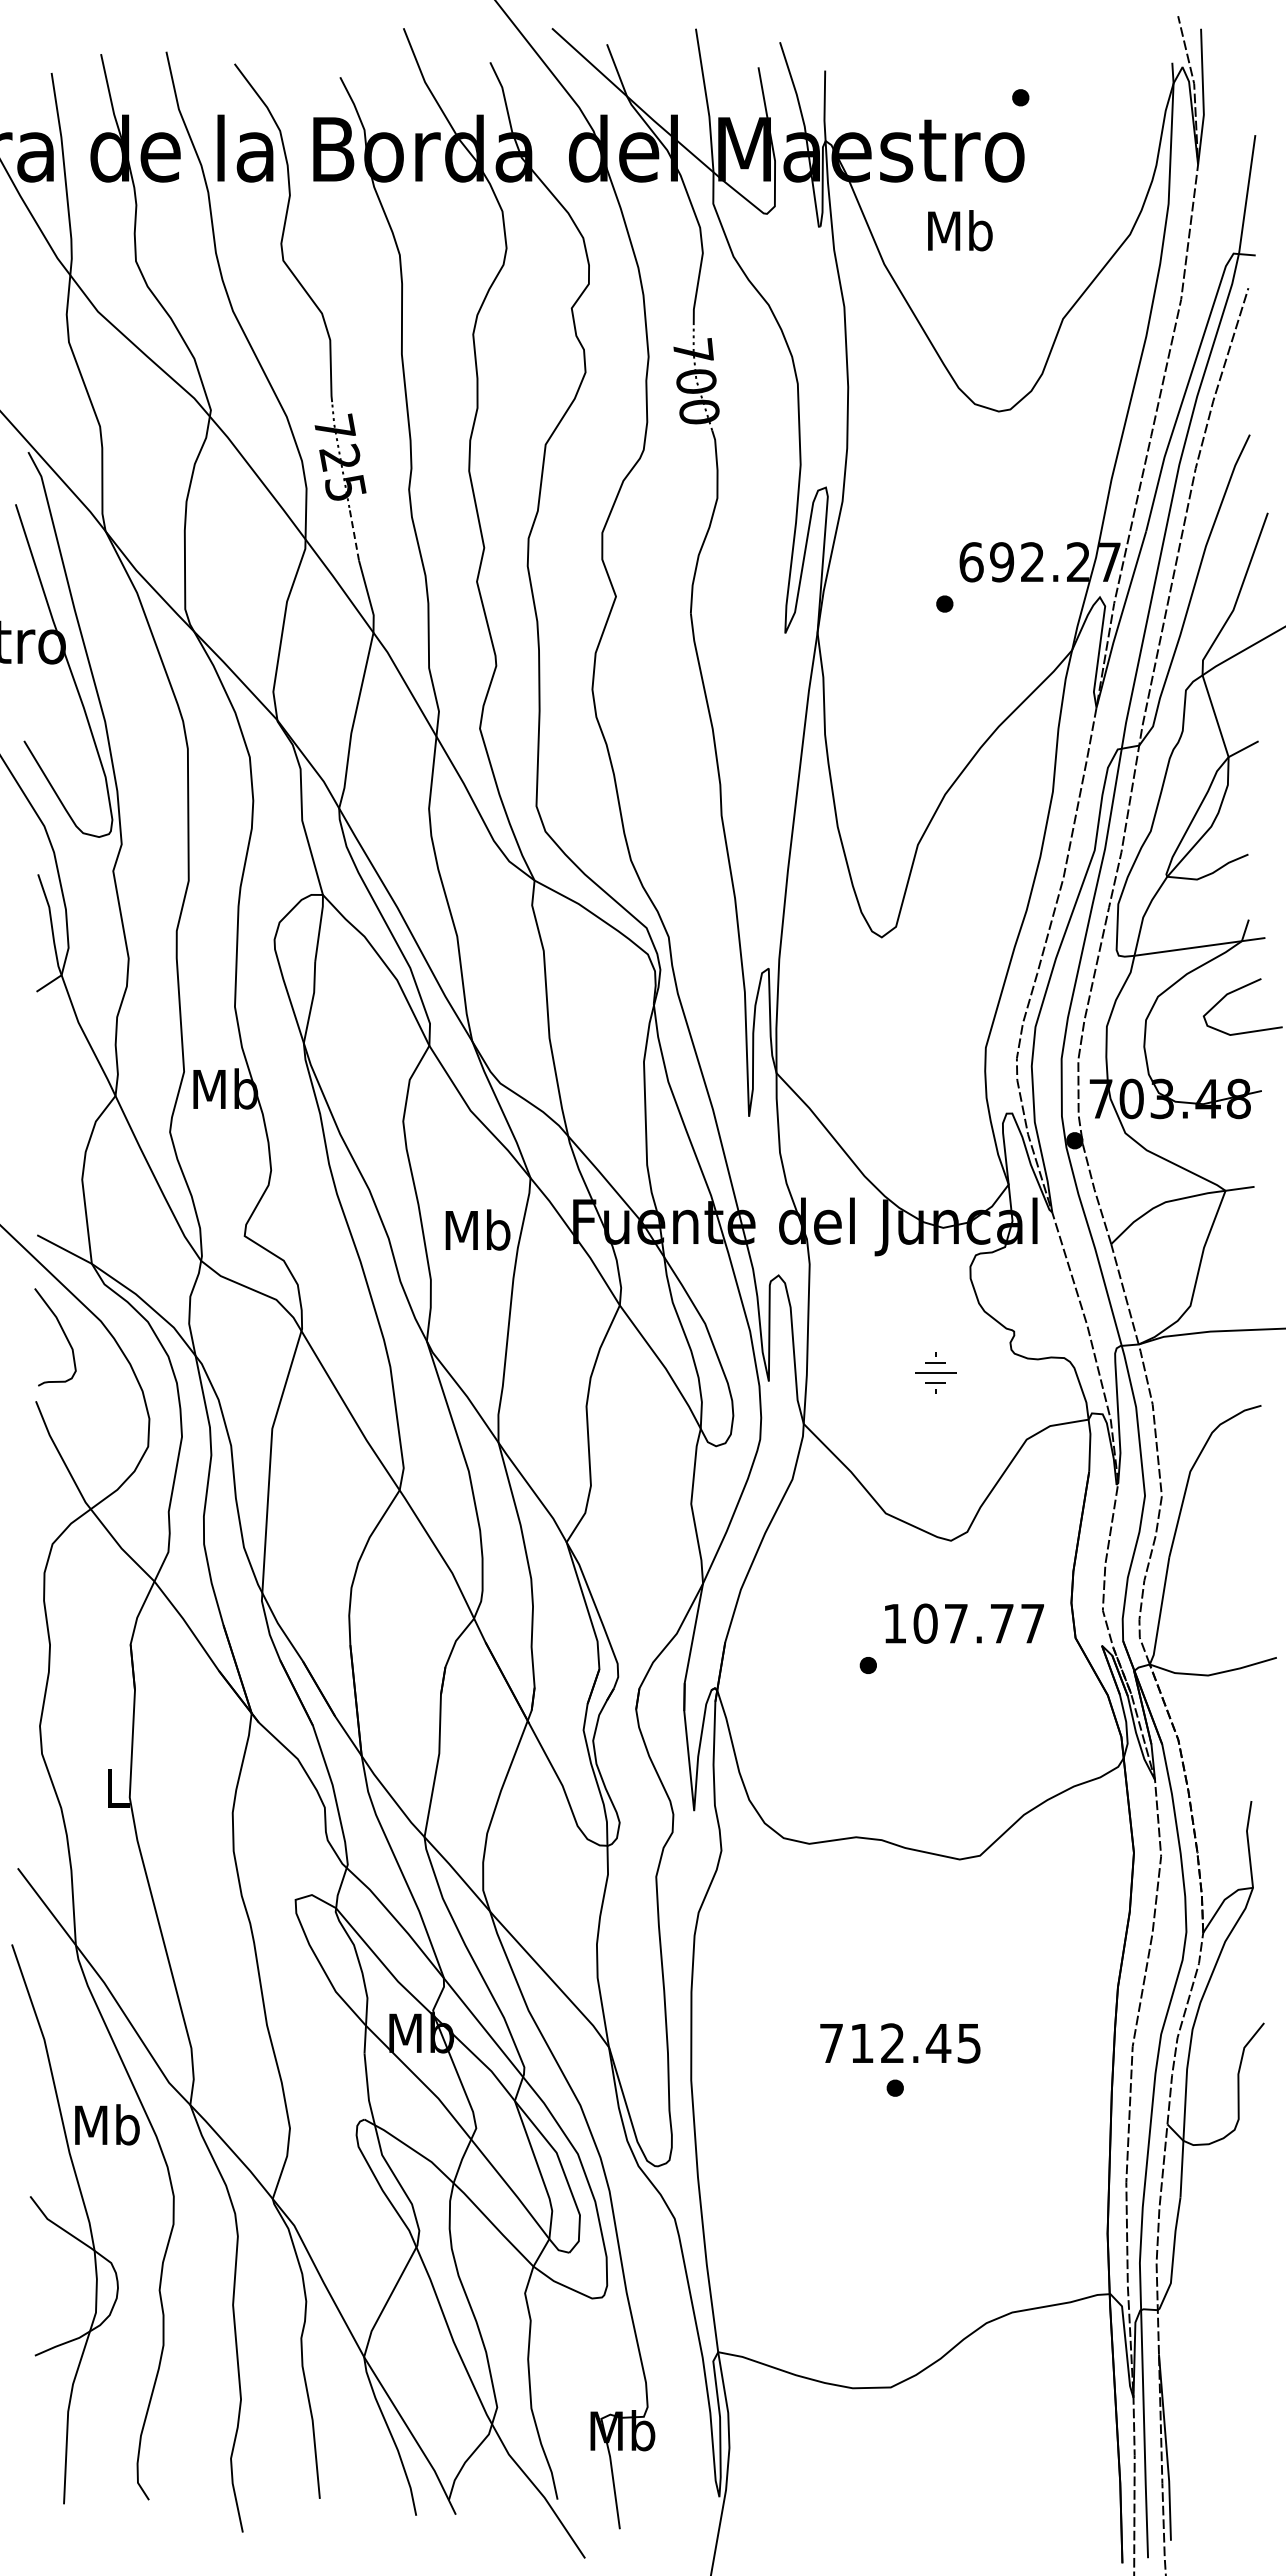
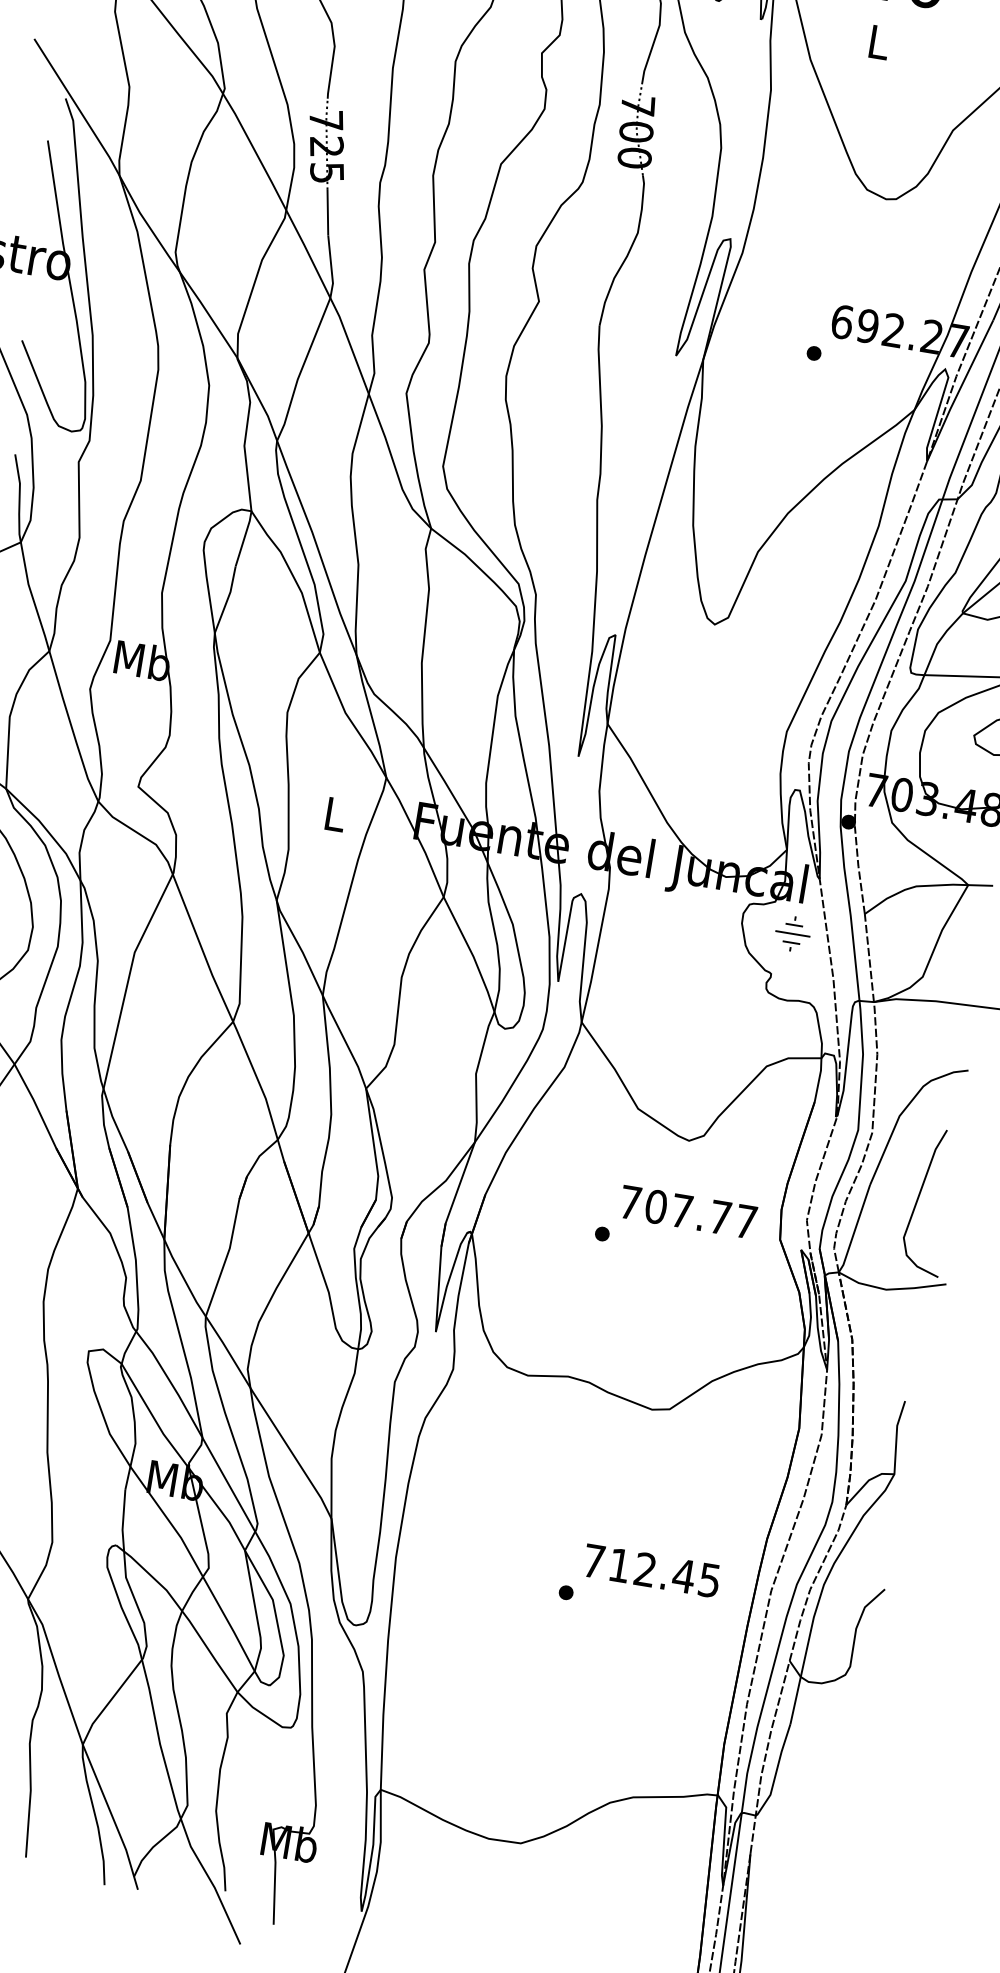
text: (960, 230) -> (879, 41), Mb -> L
line: (354, 534) -> (328, 212), dashed -> solid
text: (477, 1229) -> (334, 813), Mb -> L
part: (935, 1372) -> (792, 933), moved
curve: (1229, 1559) -> (920, 1195), added
text: (894, 1623) -> (630, 1202), 107.77 -> 707.77
text: (900, 2043) -> (651, 1570), moved

